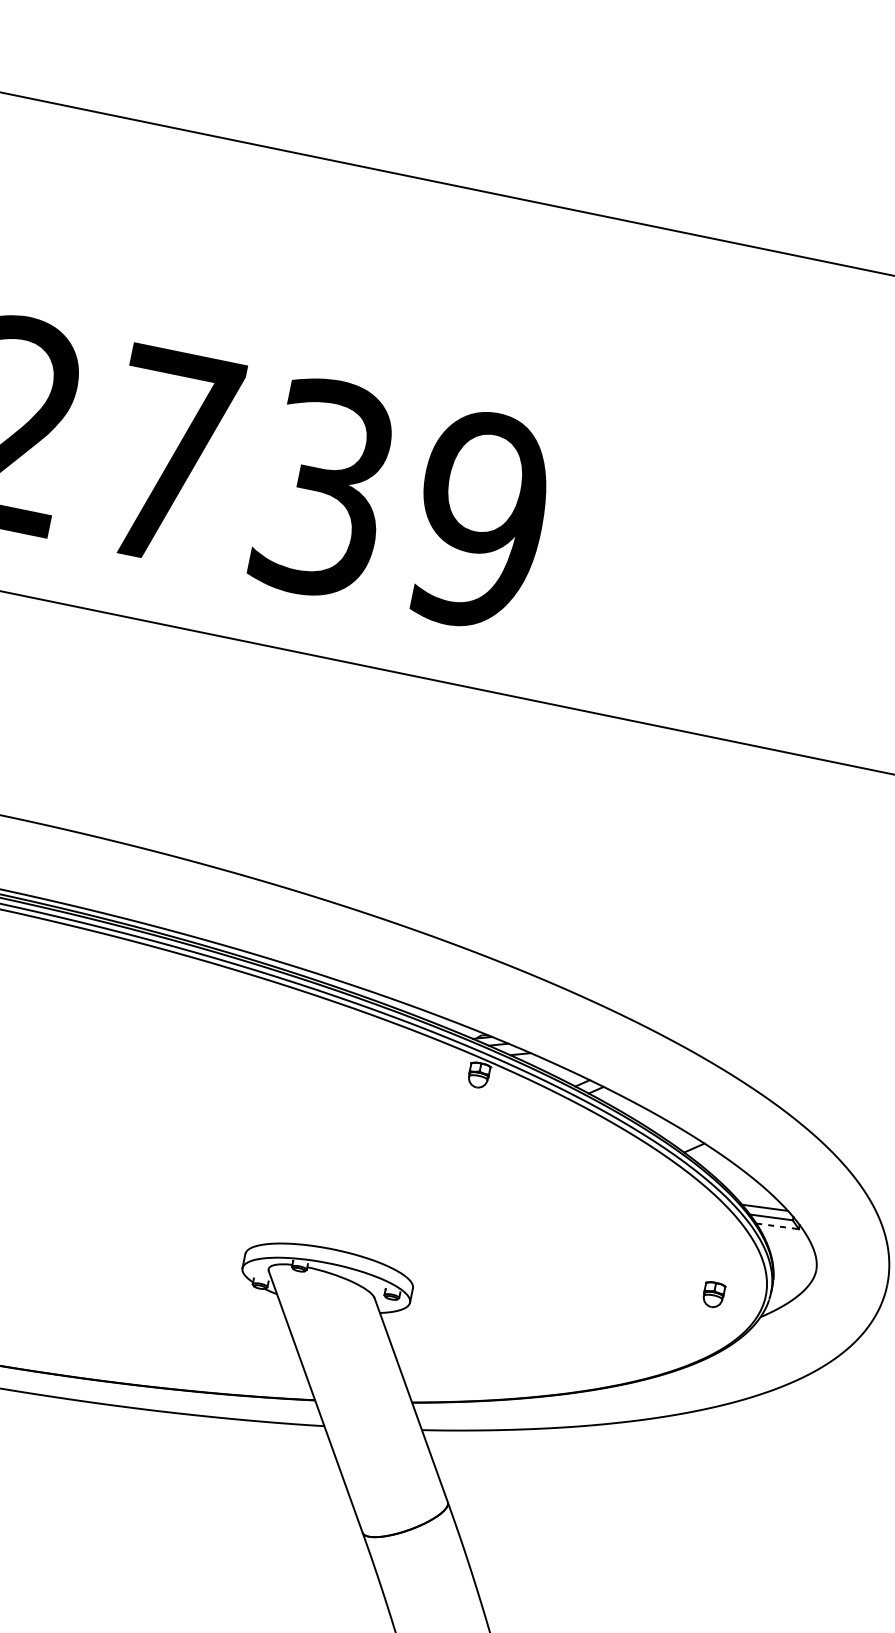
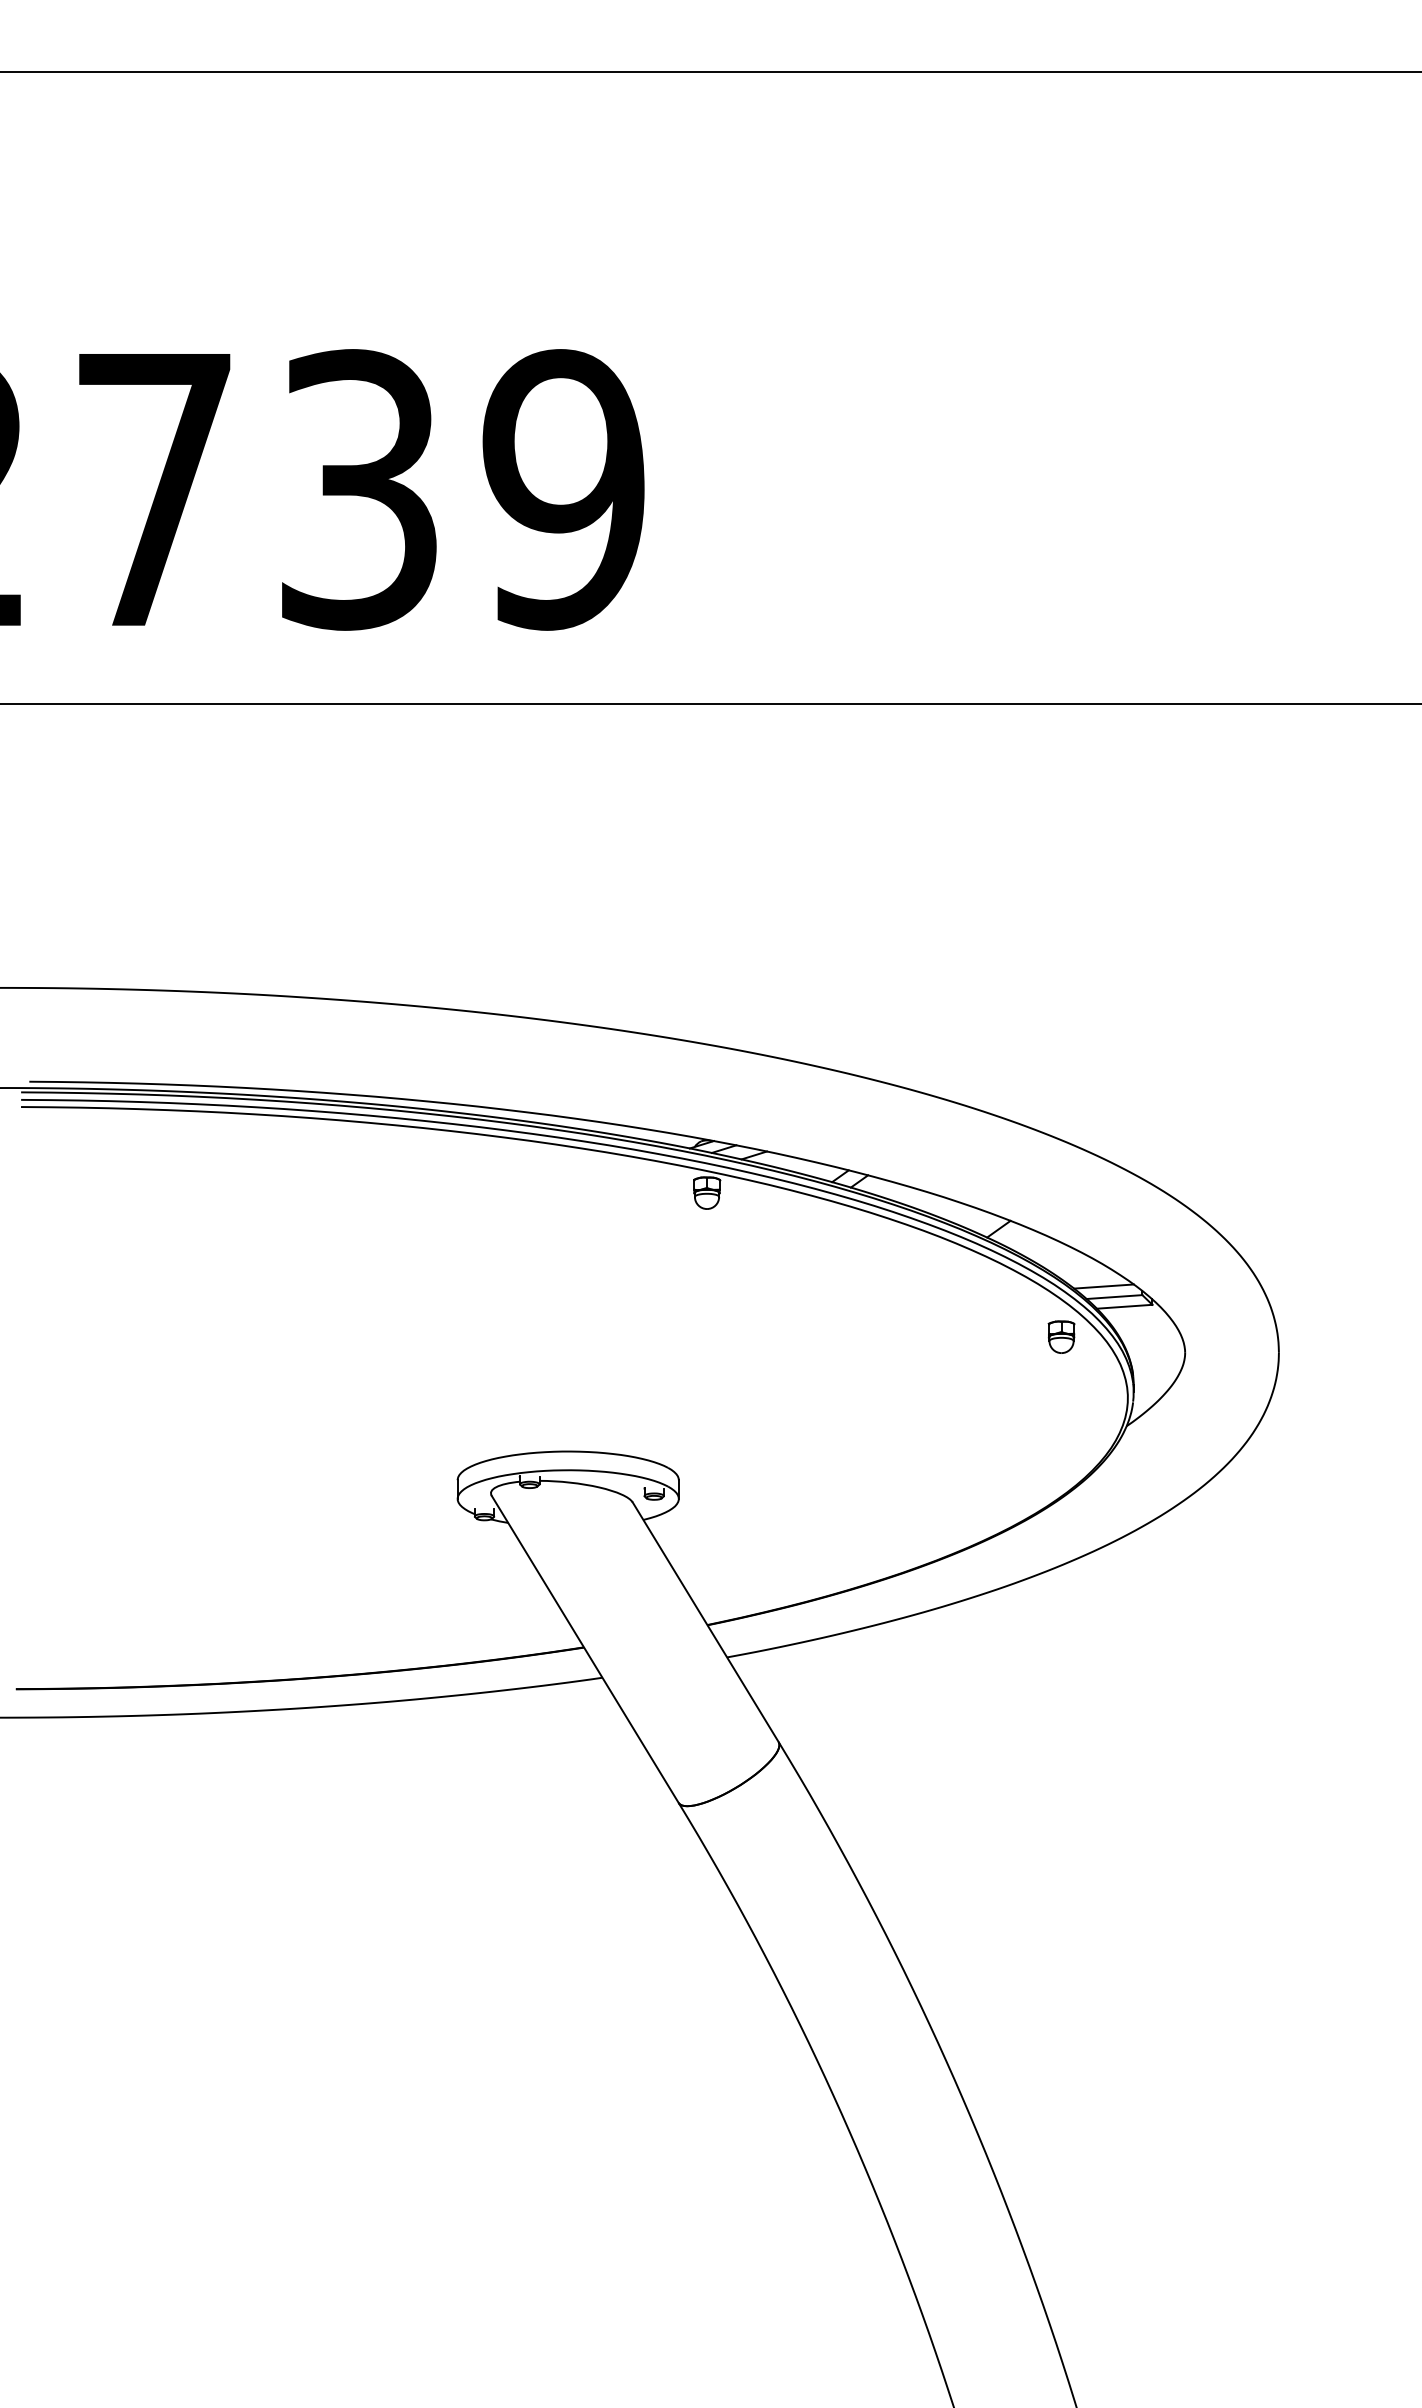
line: (777, 1226) -> (1124, 1306), dashed -> solid
part: (713, 1294) -> (1061, 1336), moved

